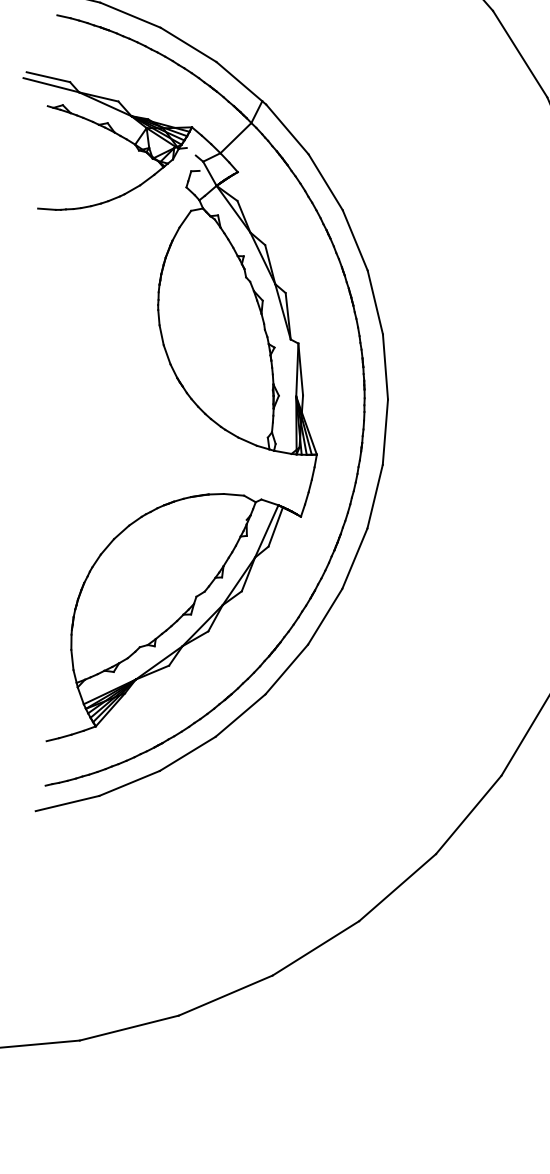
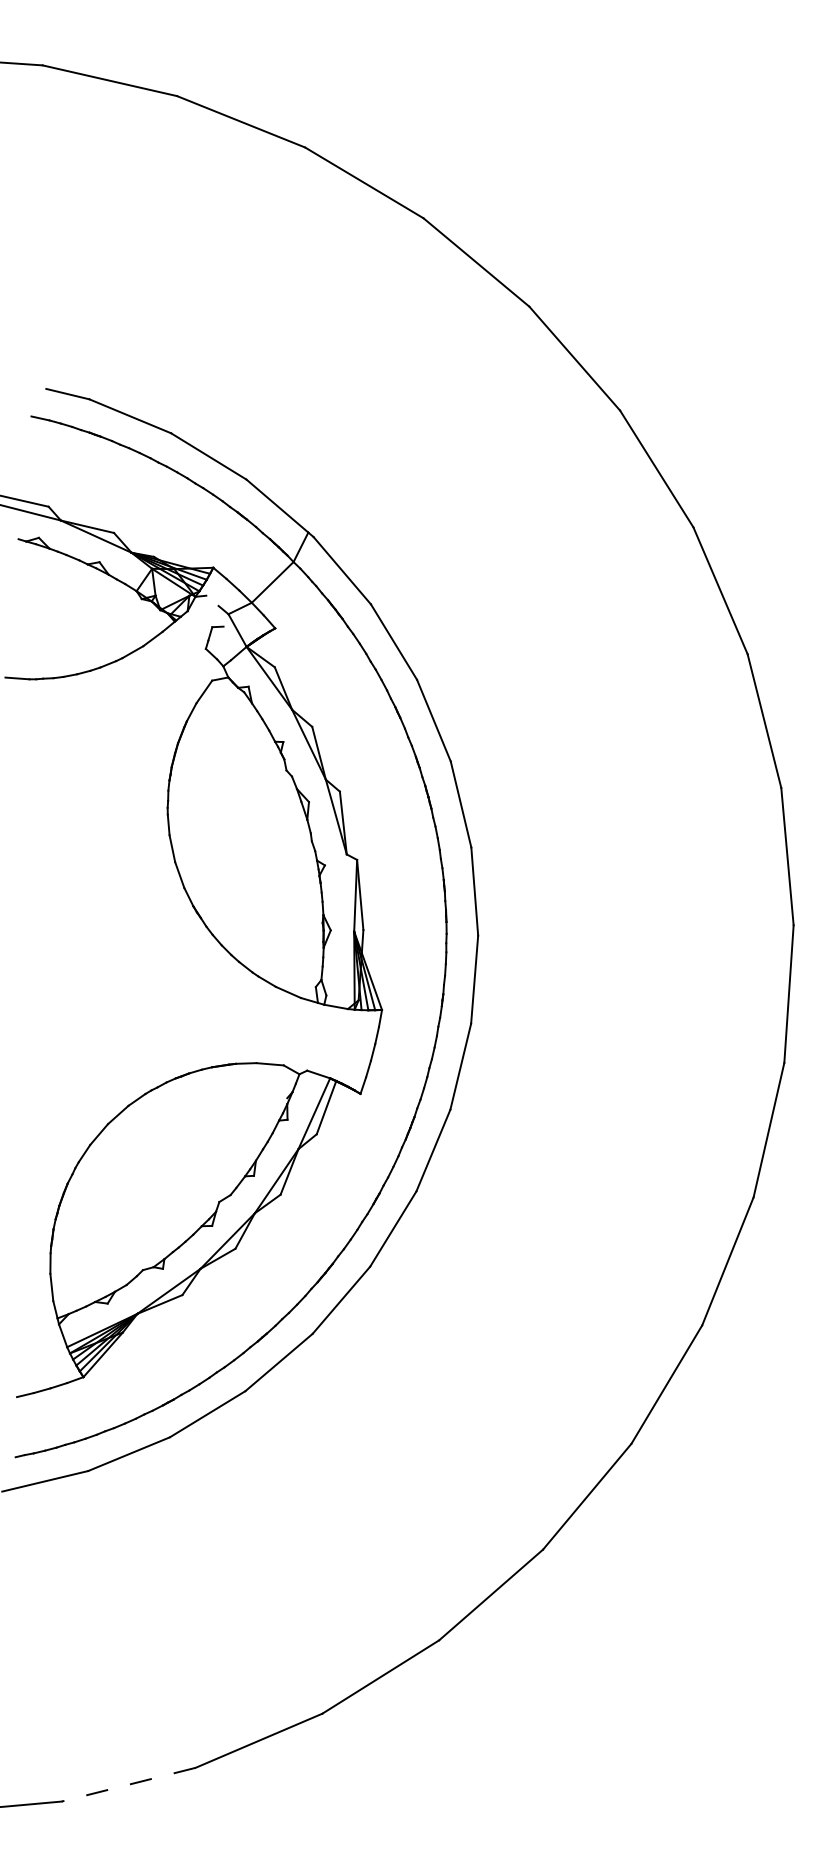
line: (129, 1027) -> (128, 1784), solid -> dashed

